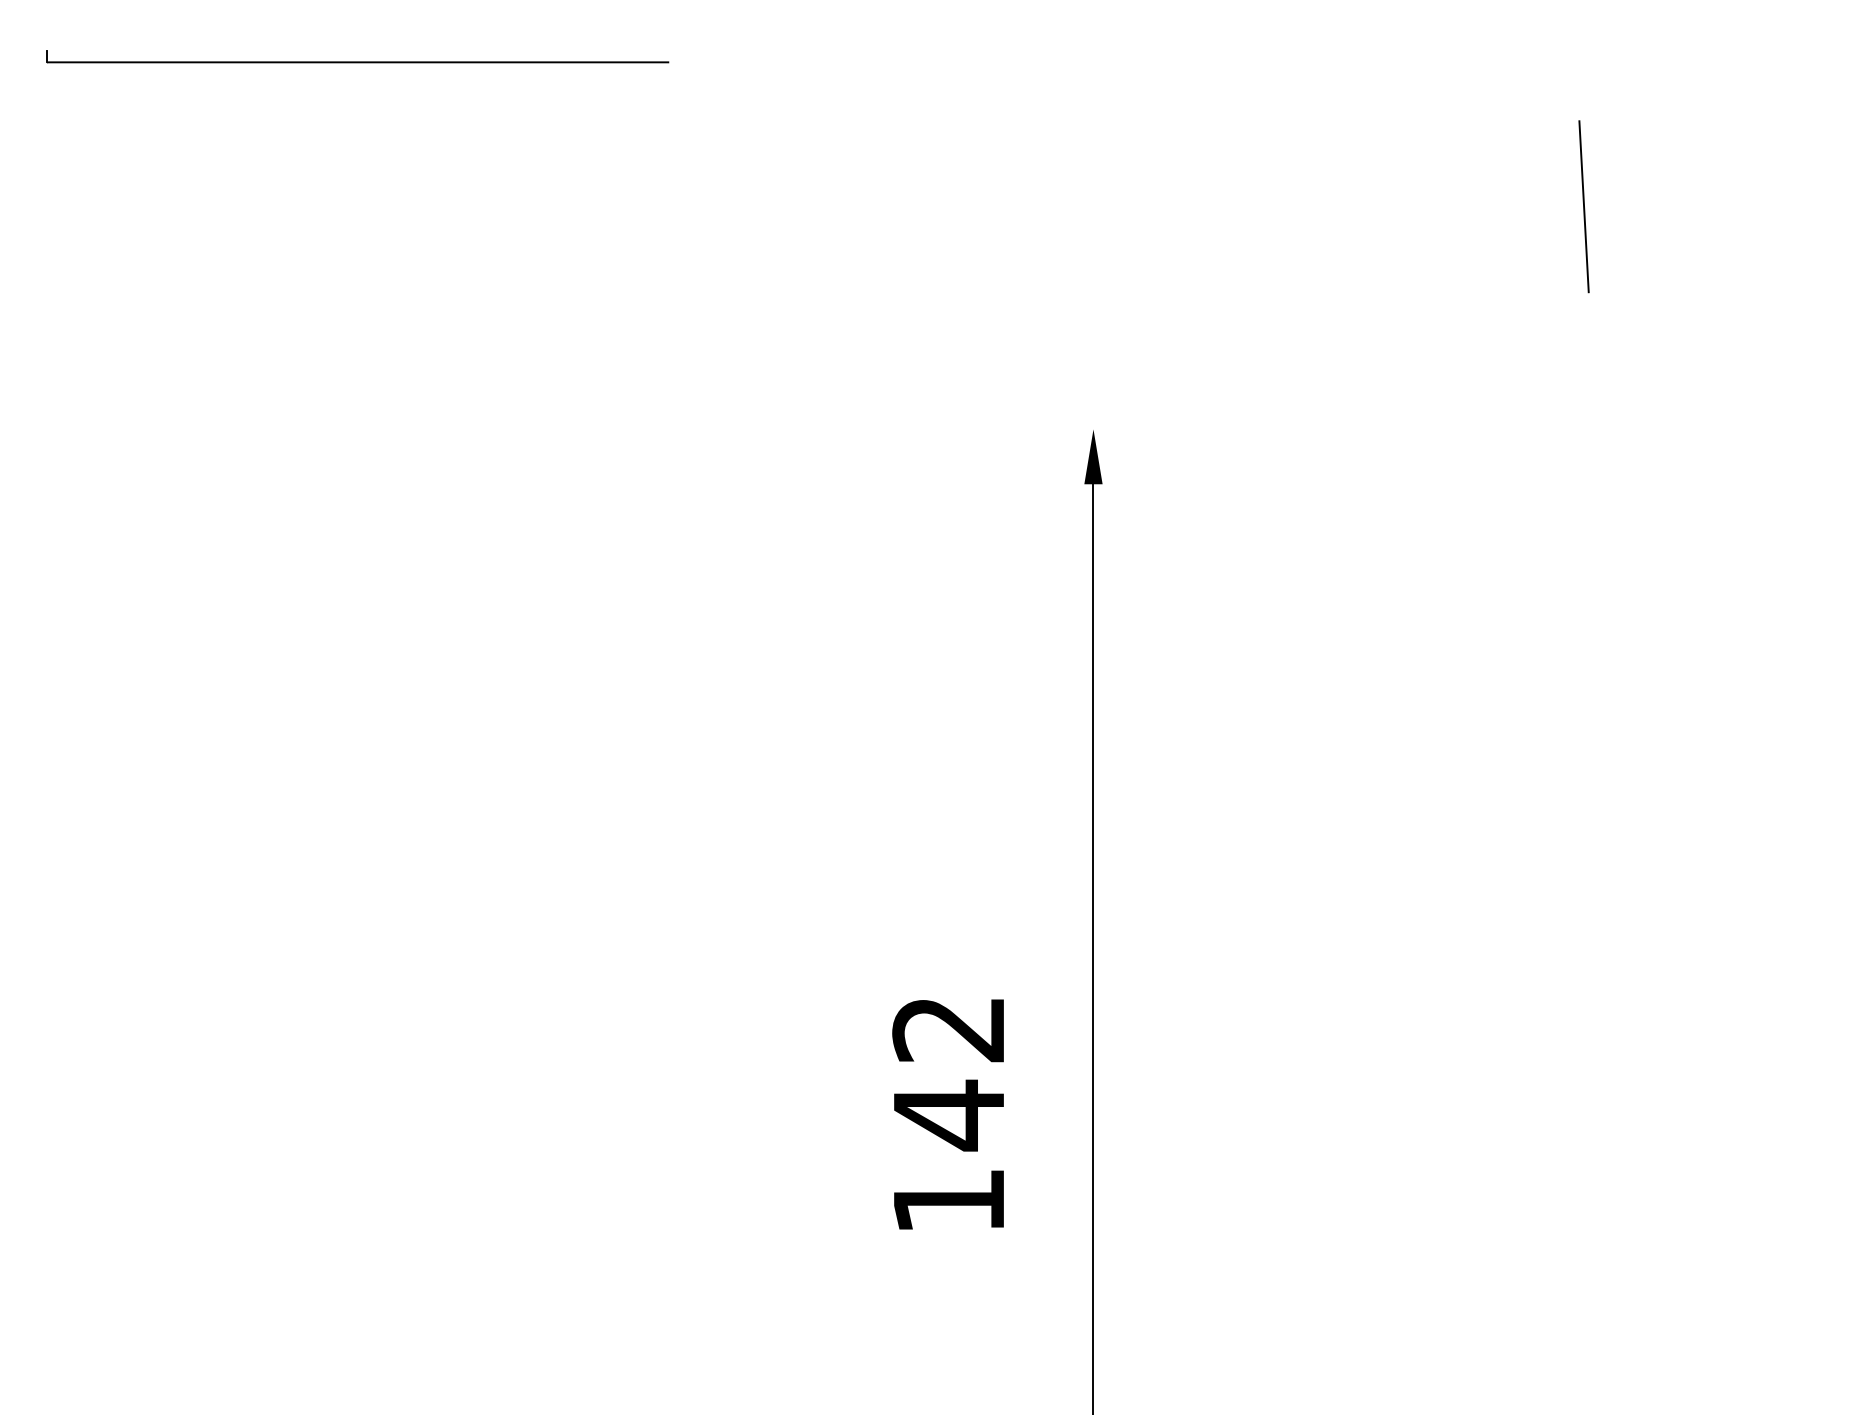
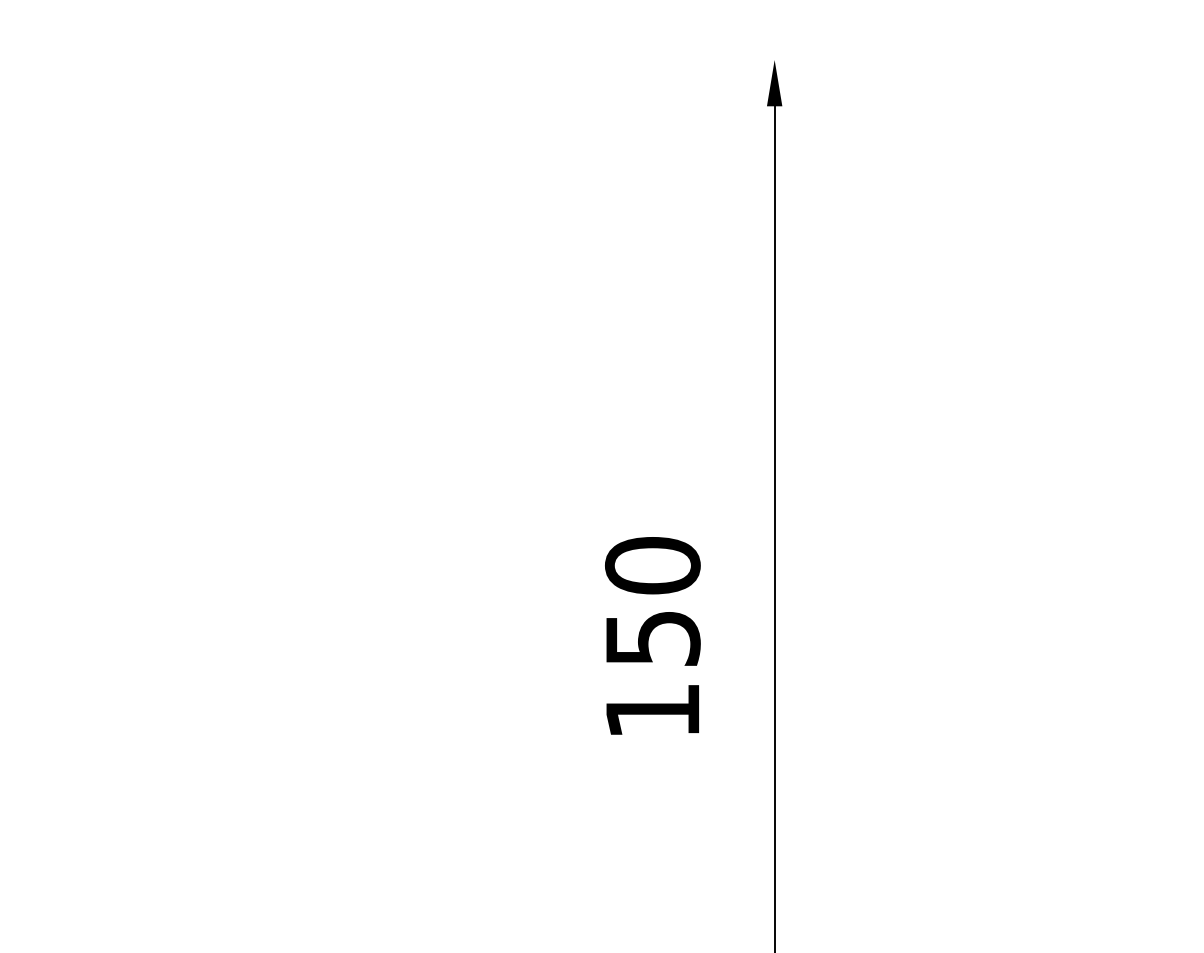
text: (948, 1073) -> (652, 603), 142 -> 150

